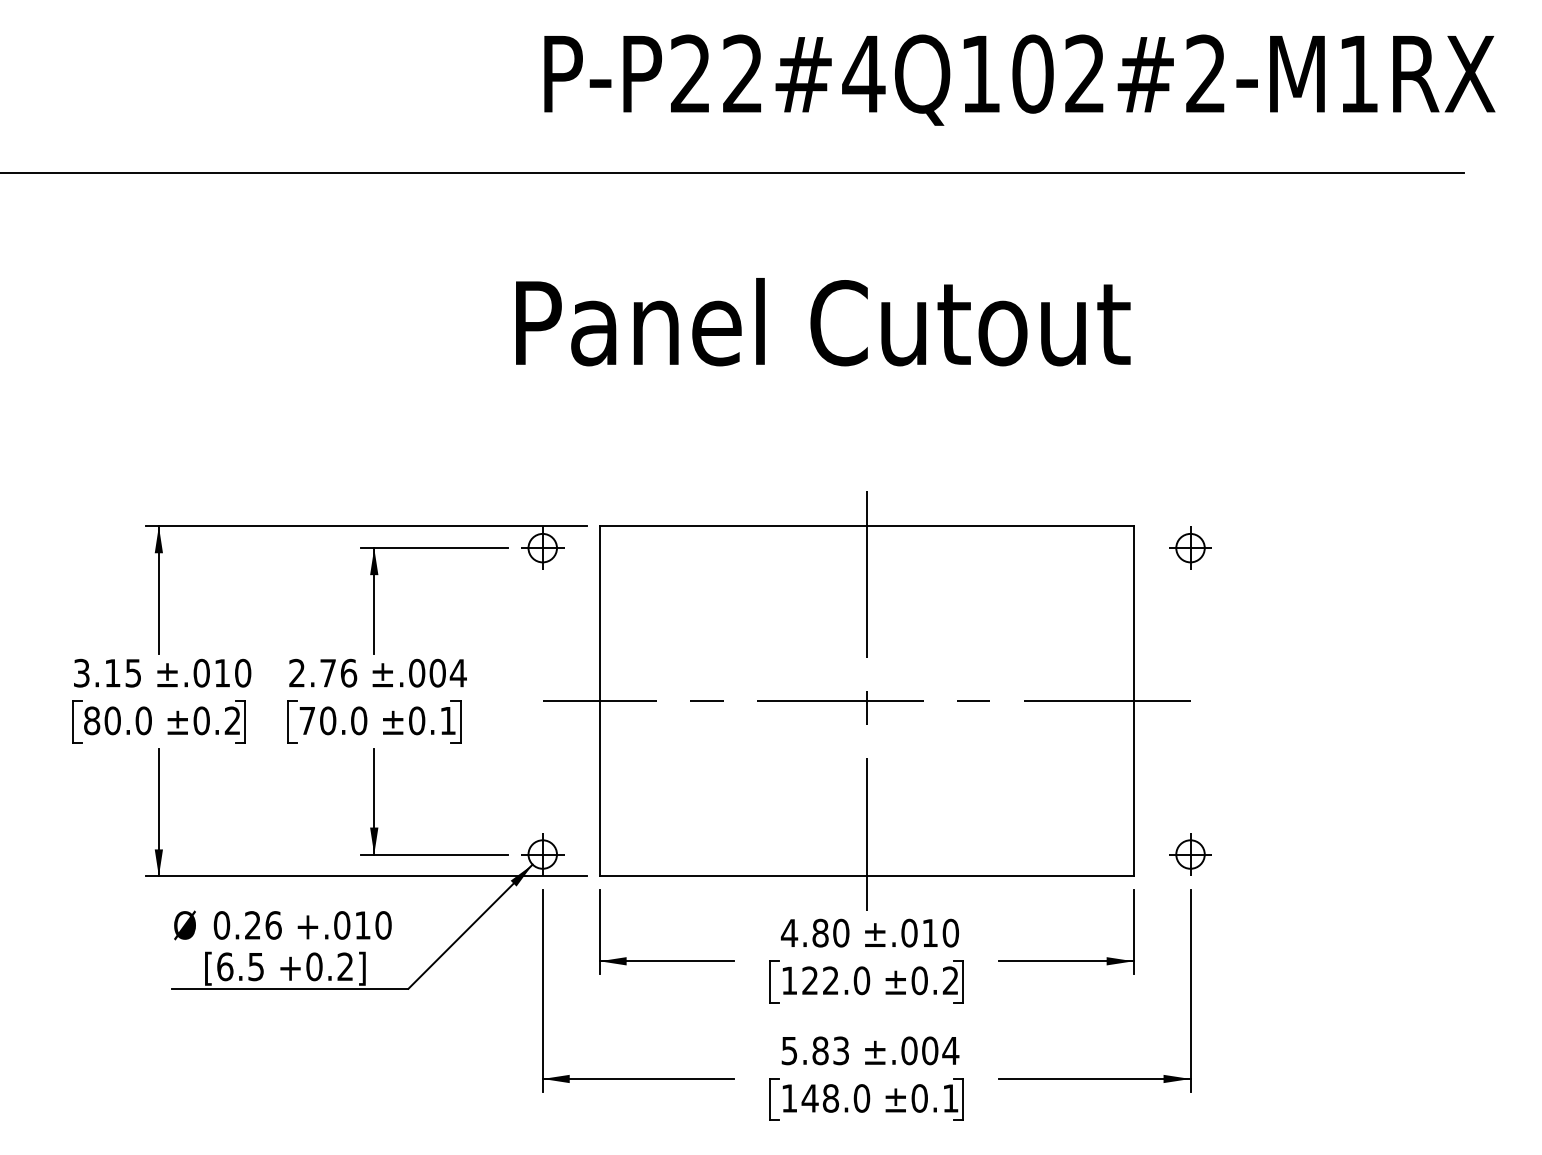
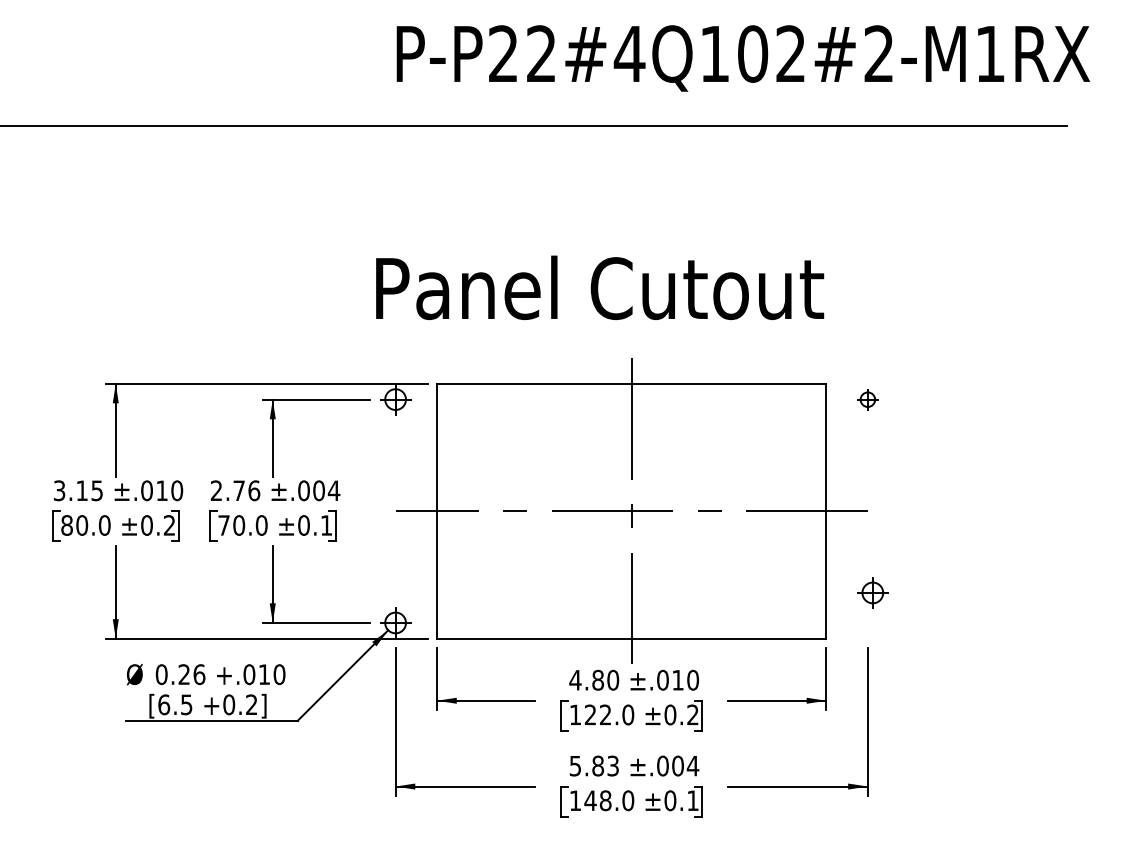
text: (823, 321) -> (600, 287), moved
part: (1190, 548) -> (867, 399), size x0.7
part: (1190, 853) -> (872, 592), moved

